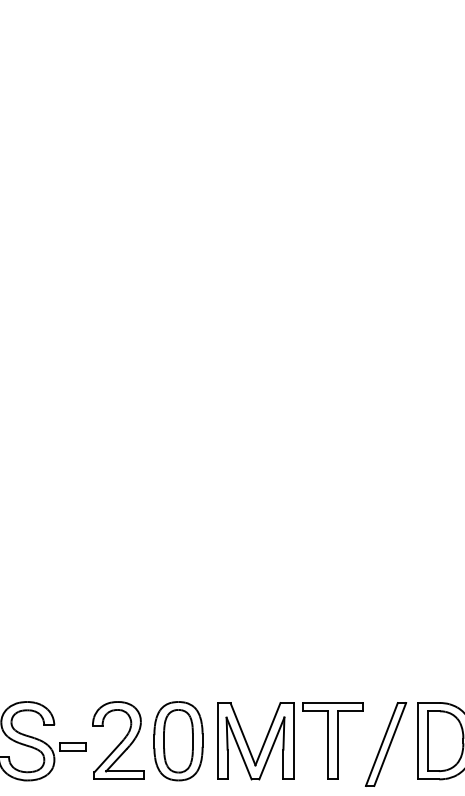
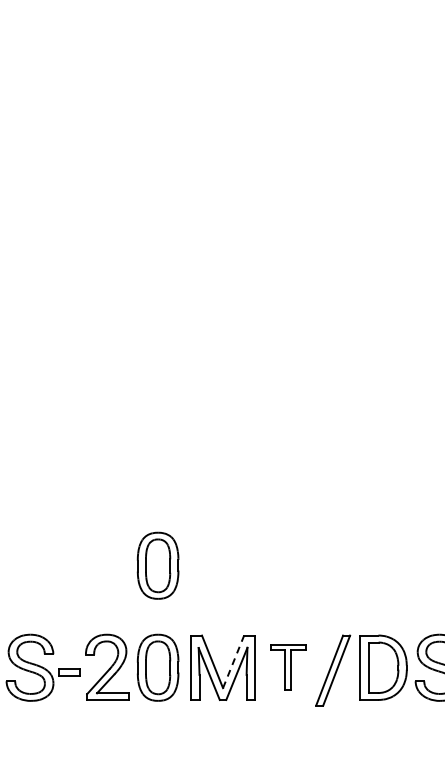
part: (177, 619) -> (157, 565), added
line: (267, 733) -> (233, 661), solid -> dashed
part: (333, 740) -> (288, 667), size x0.7

